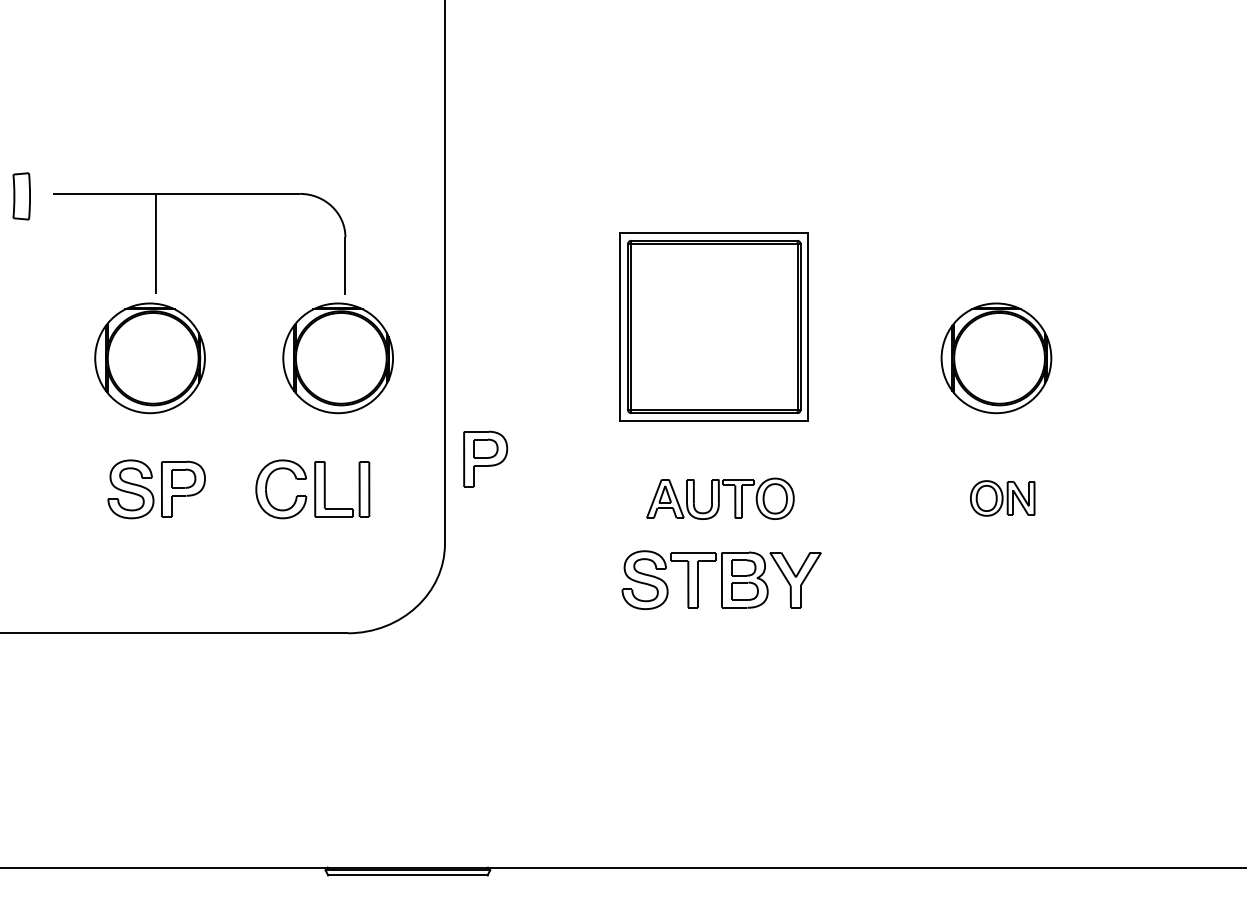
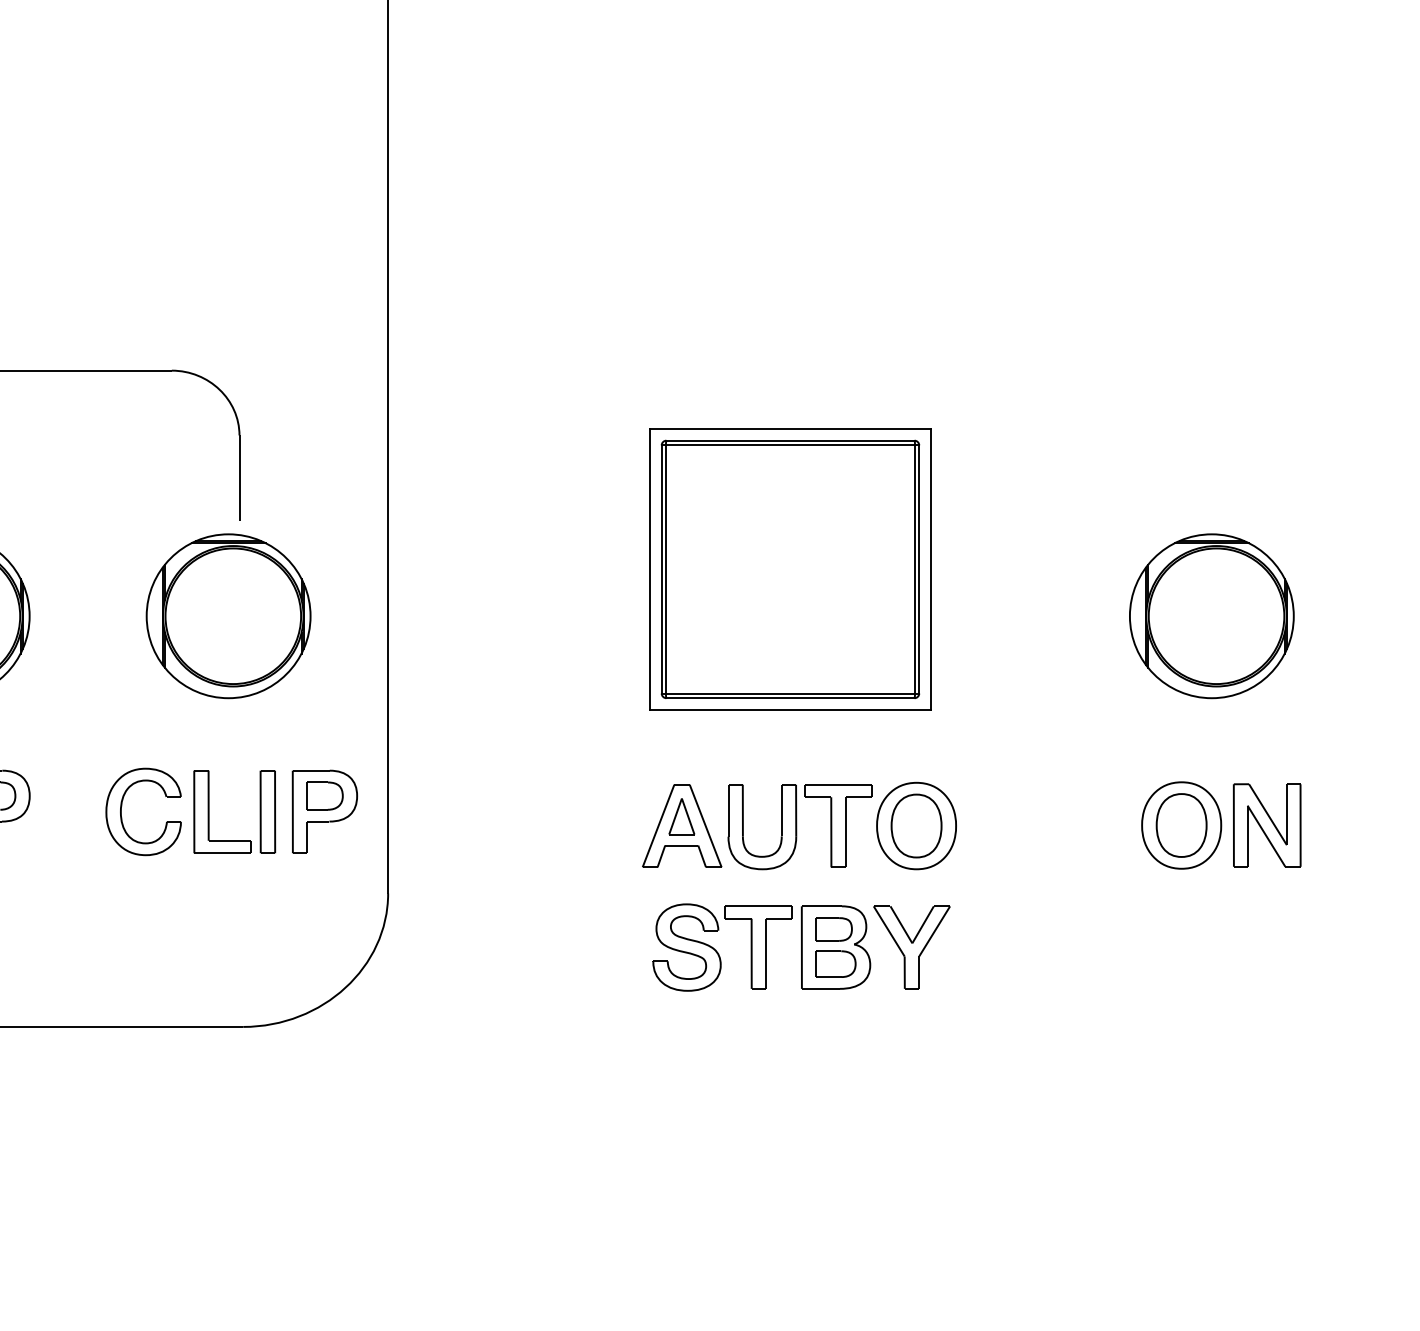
part: (485, 458) -> (324, 810), moved
part: (720, 498) -> (799, 825), size x1.43
part: (1002, 498) -> (1220, 825), size x1.67

